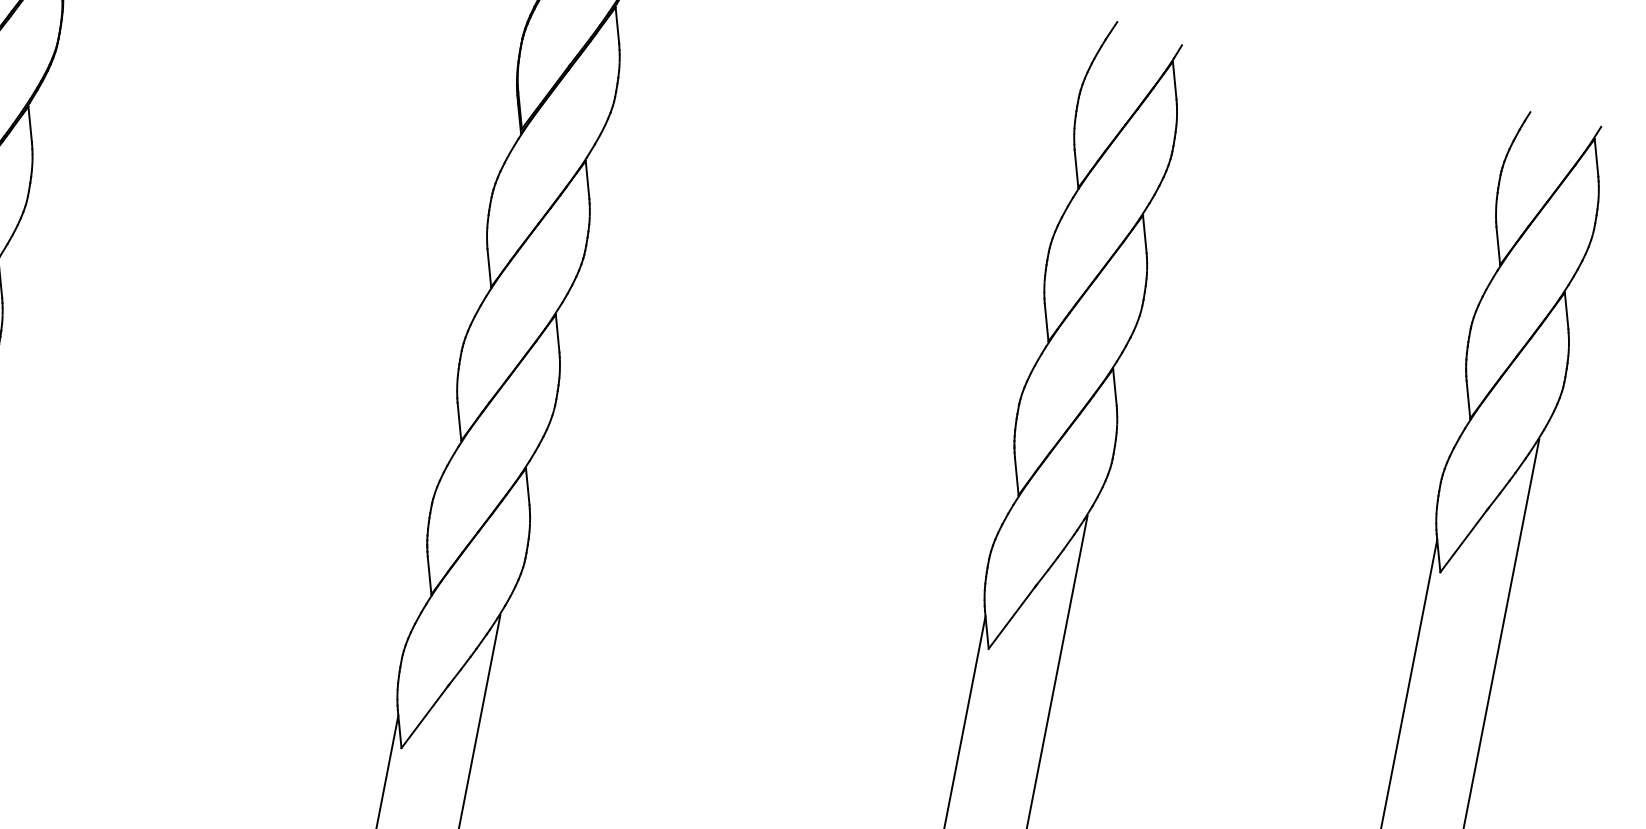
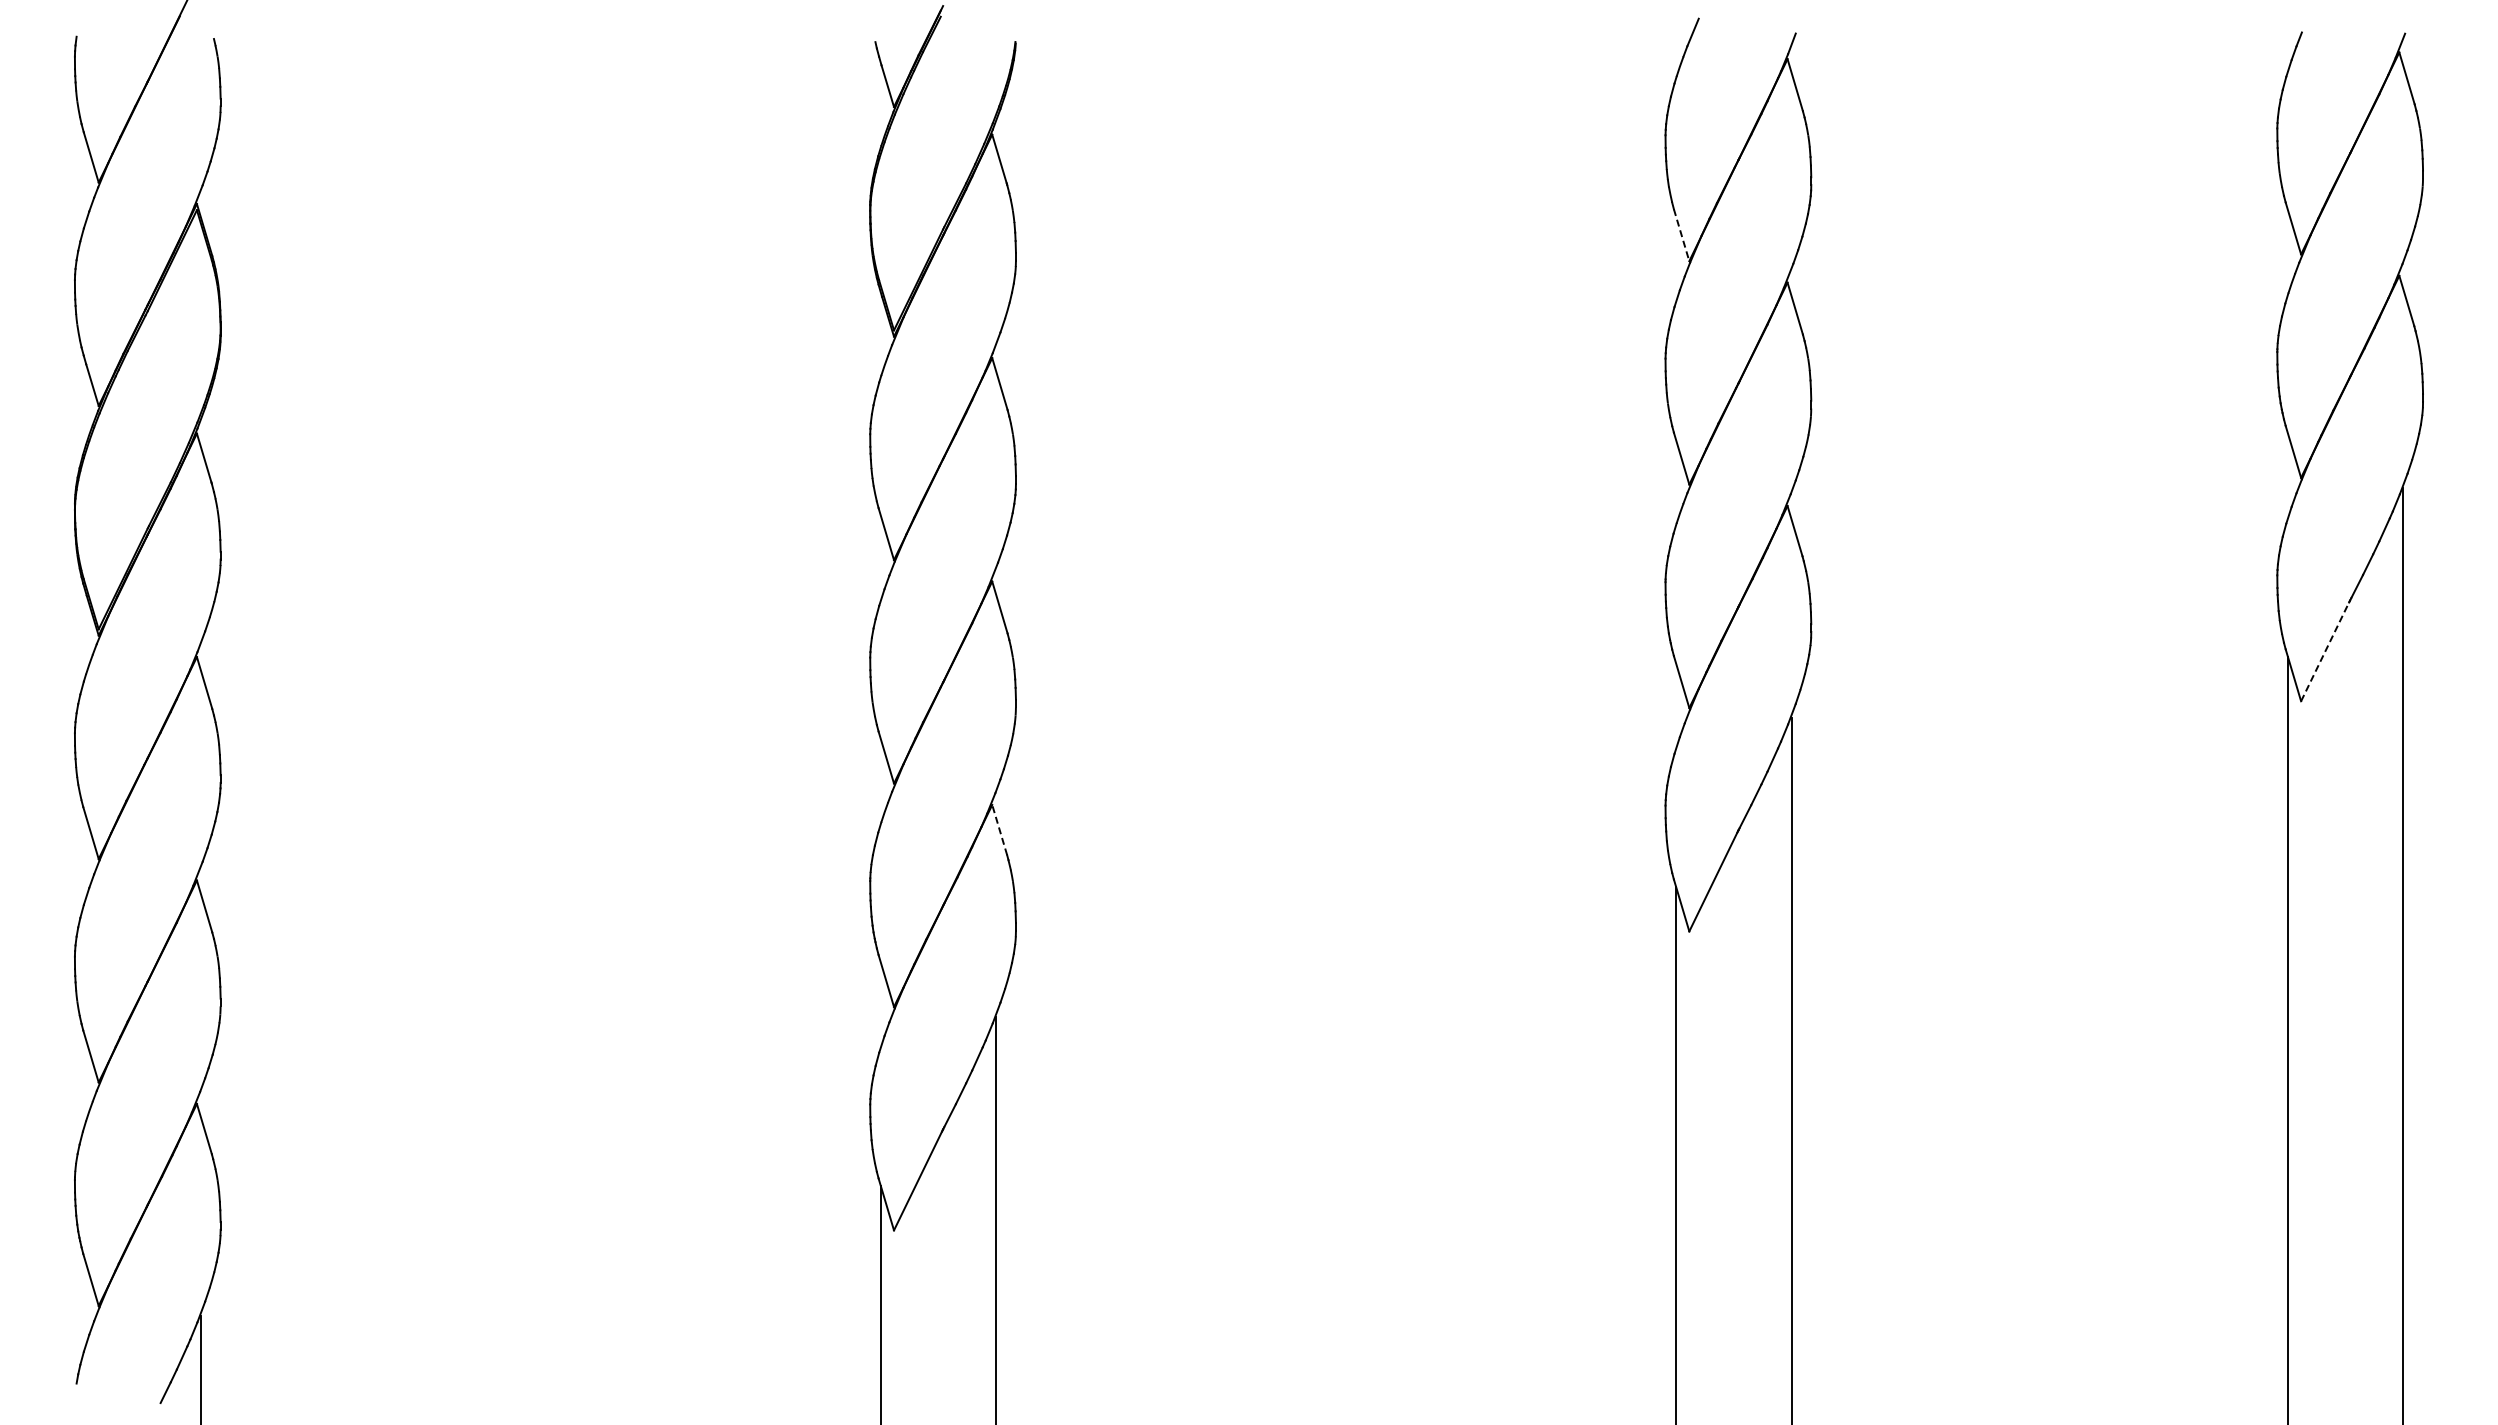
line: (1076, 168) -> (1681, 235), solid -> dashed
line: (527, 486) -> (999, 829), solid -> dashed
line: (1463, 540) -> (2325, 650), solid -> dashed

